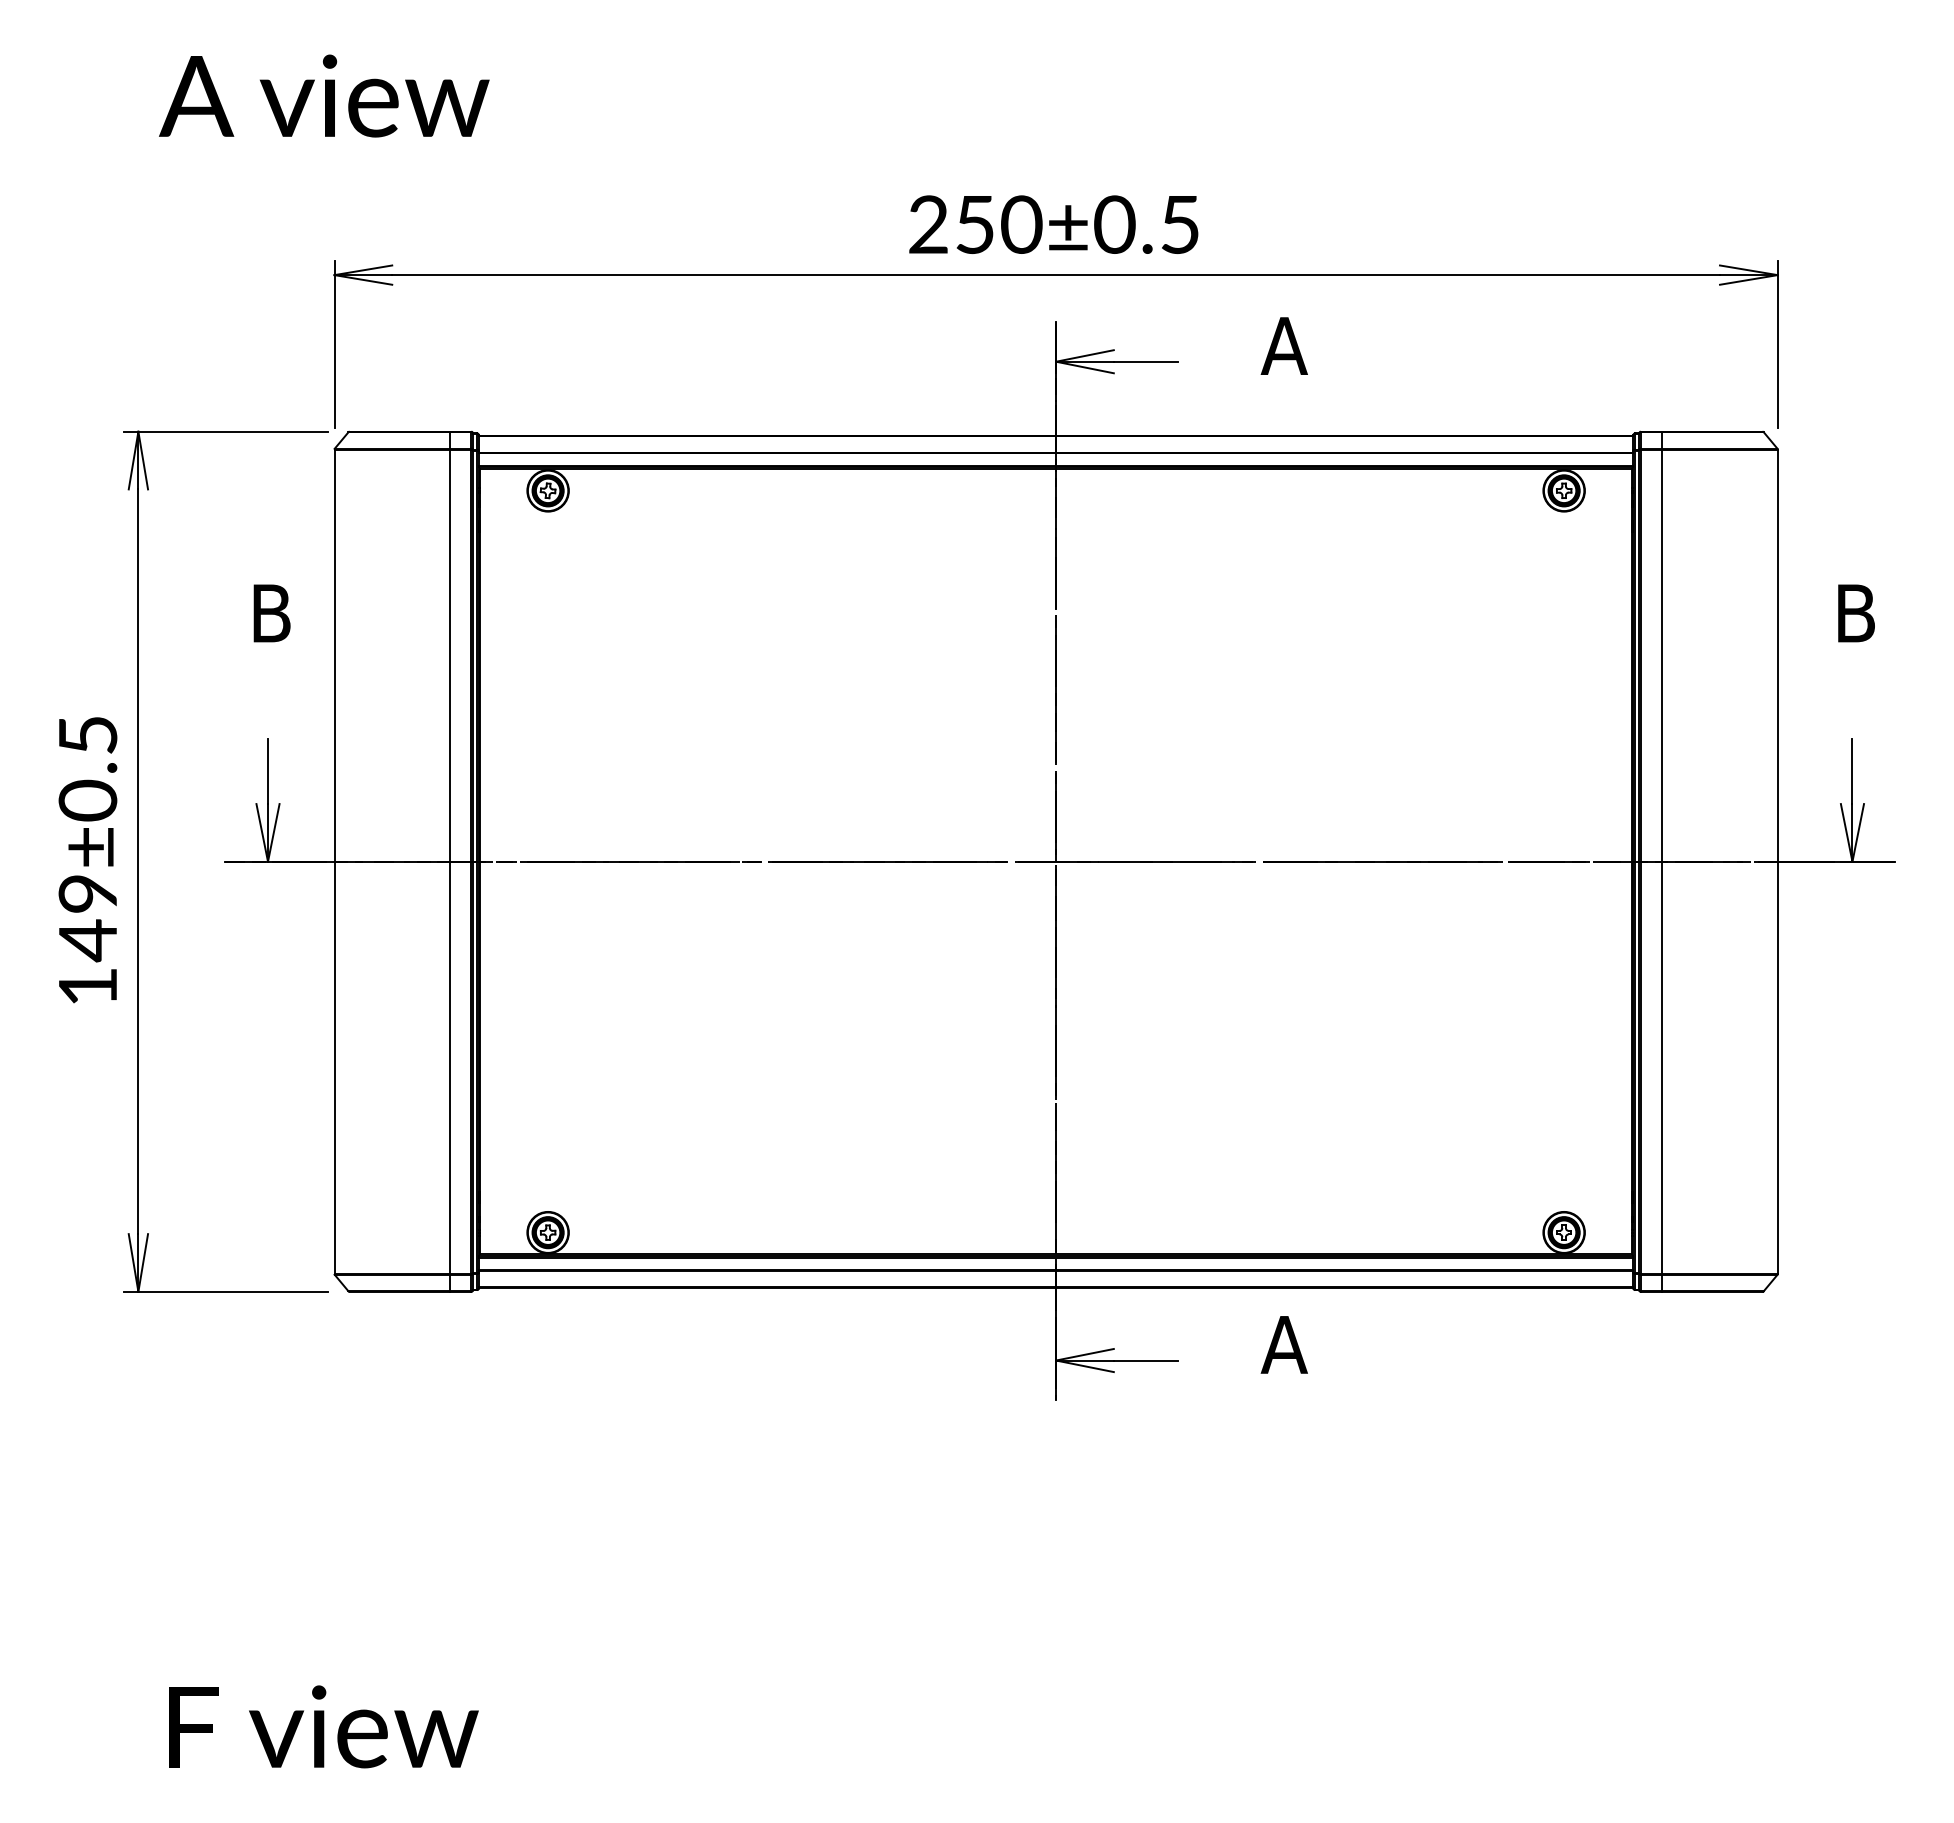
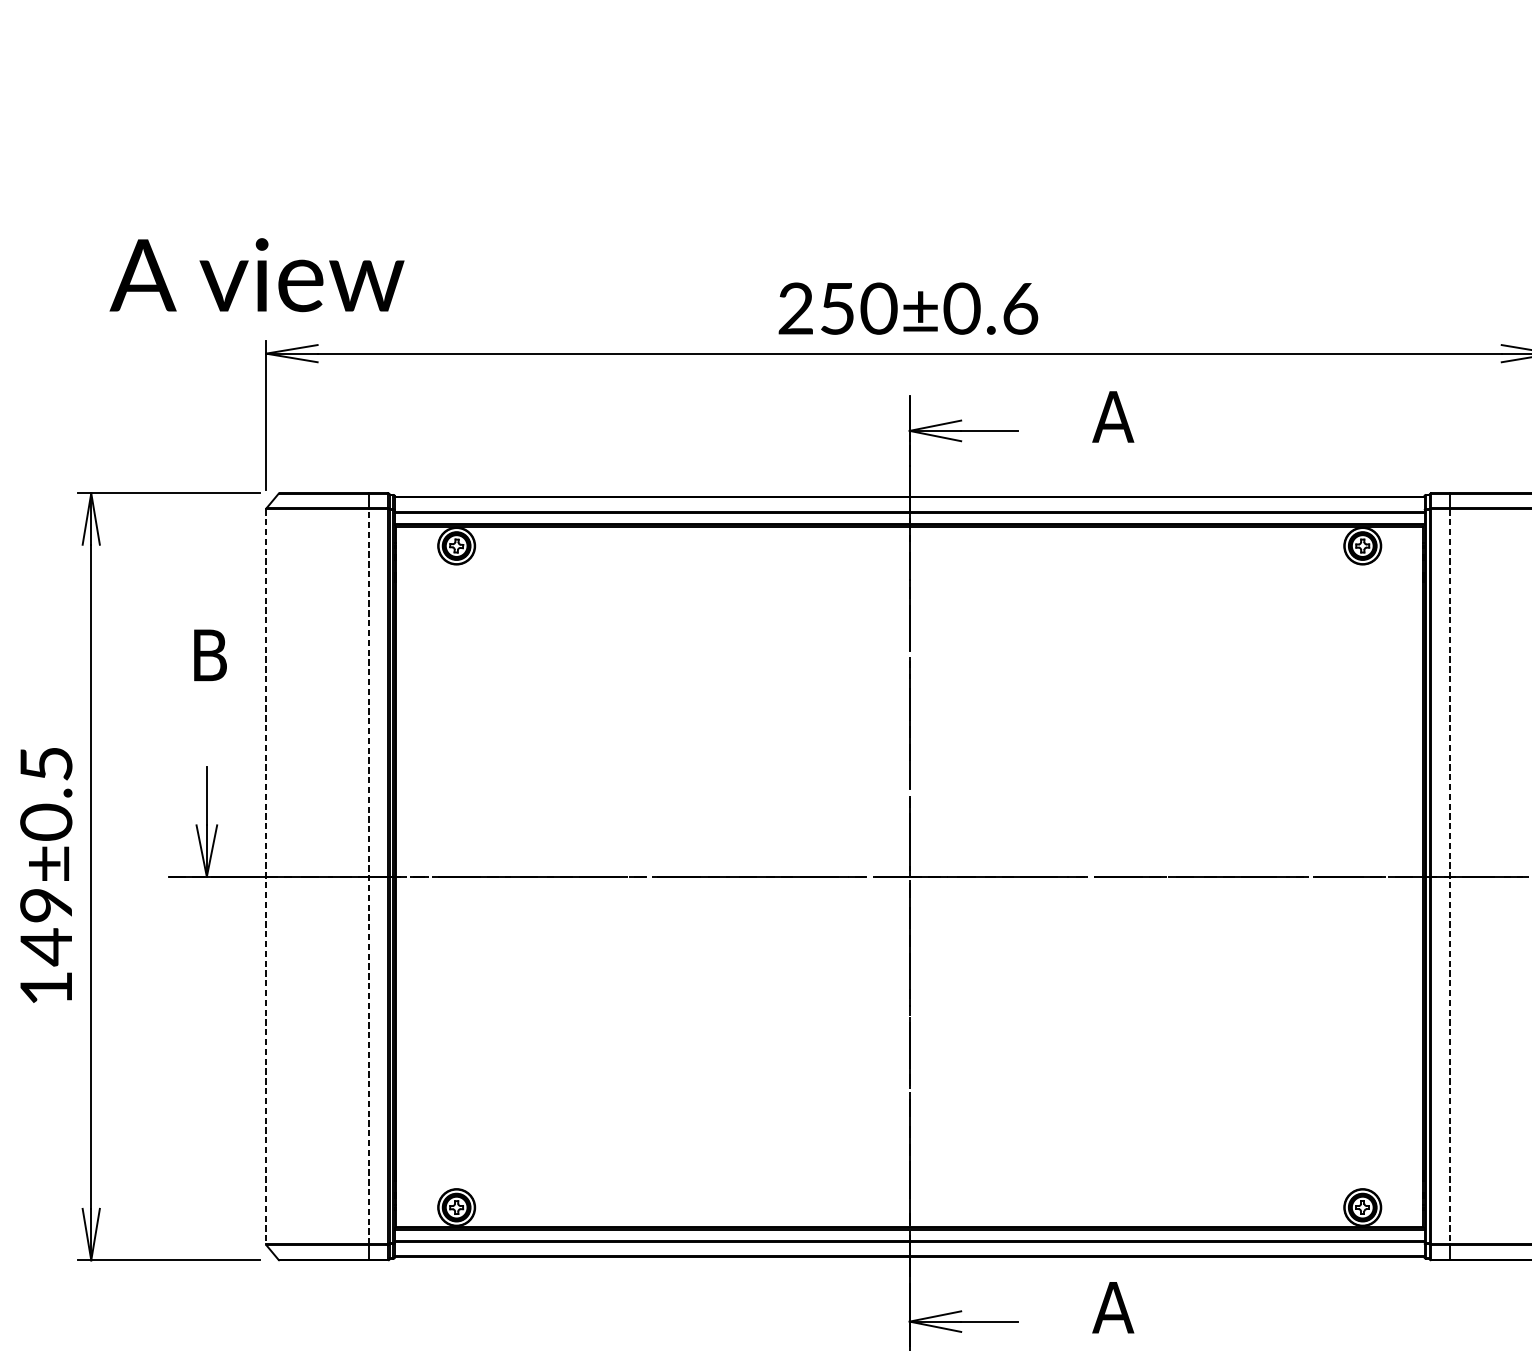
text: (324, 95) -> (257, 274), moved
text: (1180, 225) -> (1020, 309), 250±0.5 -> 250±0.6
line: (449, 861) -> (368, 876), solid -> dashed
line: (334, 862) -> (266, 877), solid -> dashed
line: (1662, 862) -> (1450, 877), solid -> dashed

